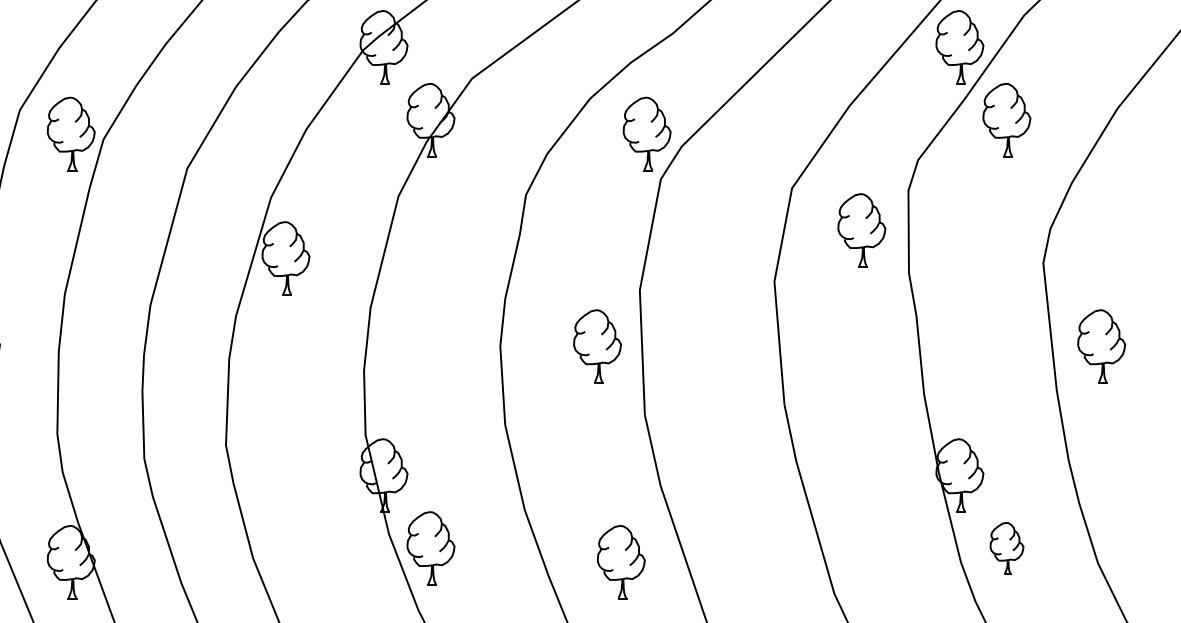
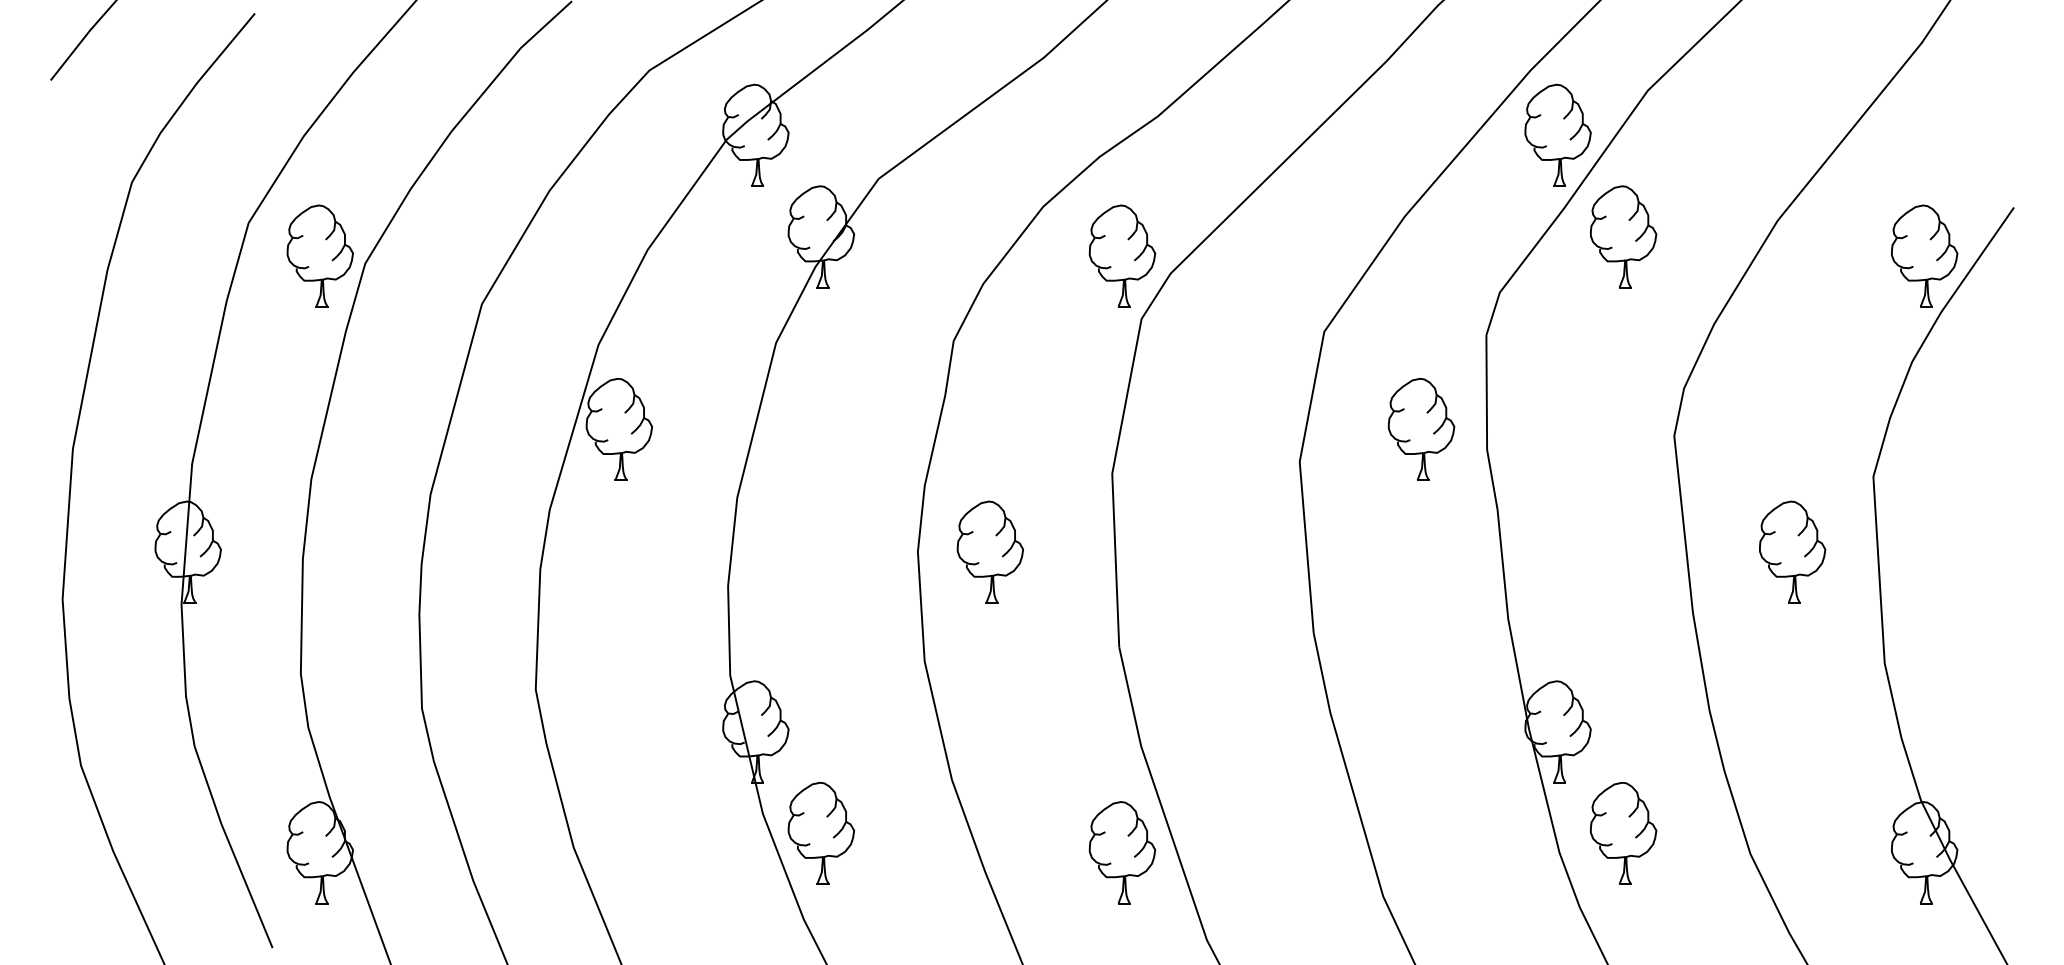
part: (861, 230) -> (1421, 429), moved
part: (596, 346) -> (989, 551), moved
part: (1101, 346) -> (1792, 551), moved
part: (1006, 547) -> (1623, 832), size x1.43
part: (621, 562) -> (1122, 852), moved

